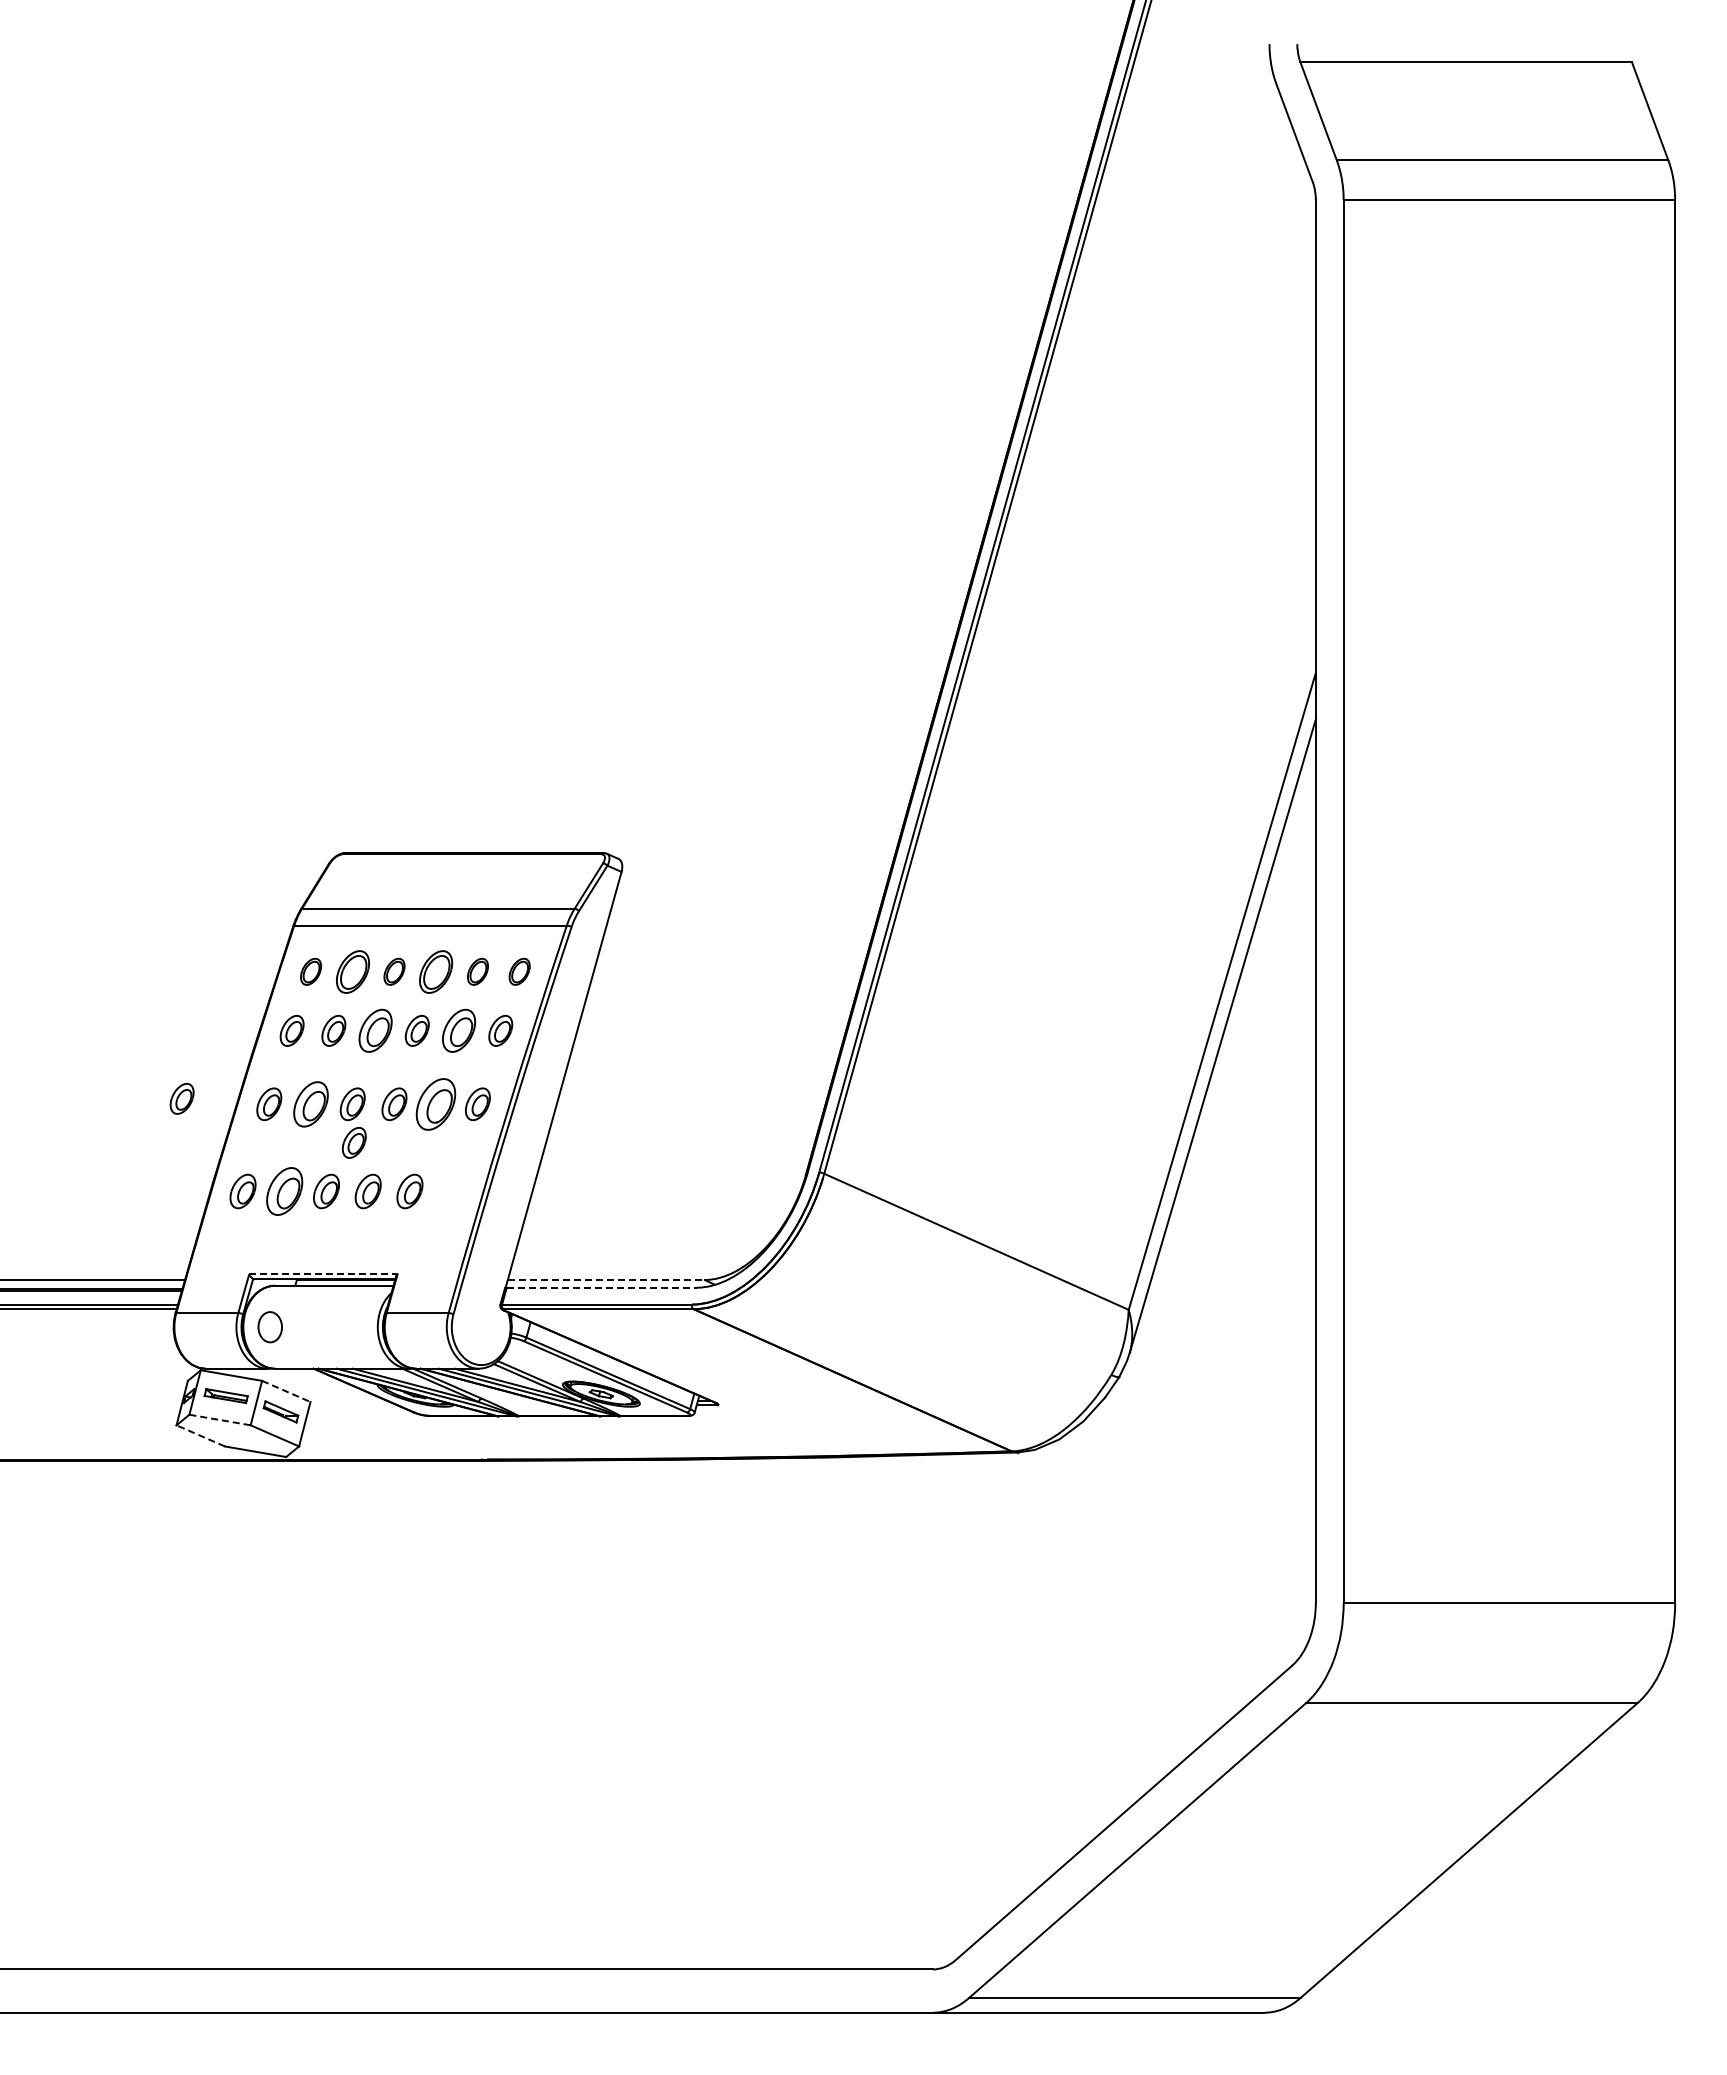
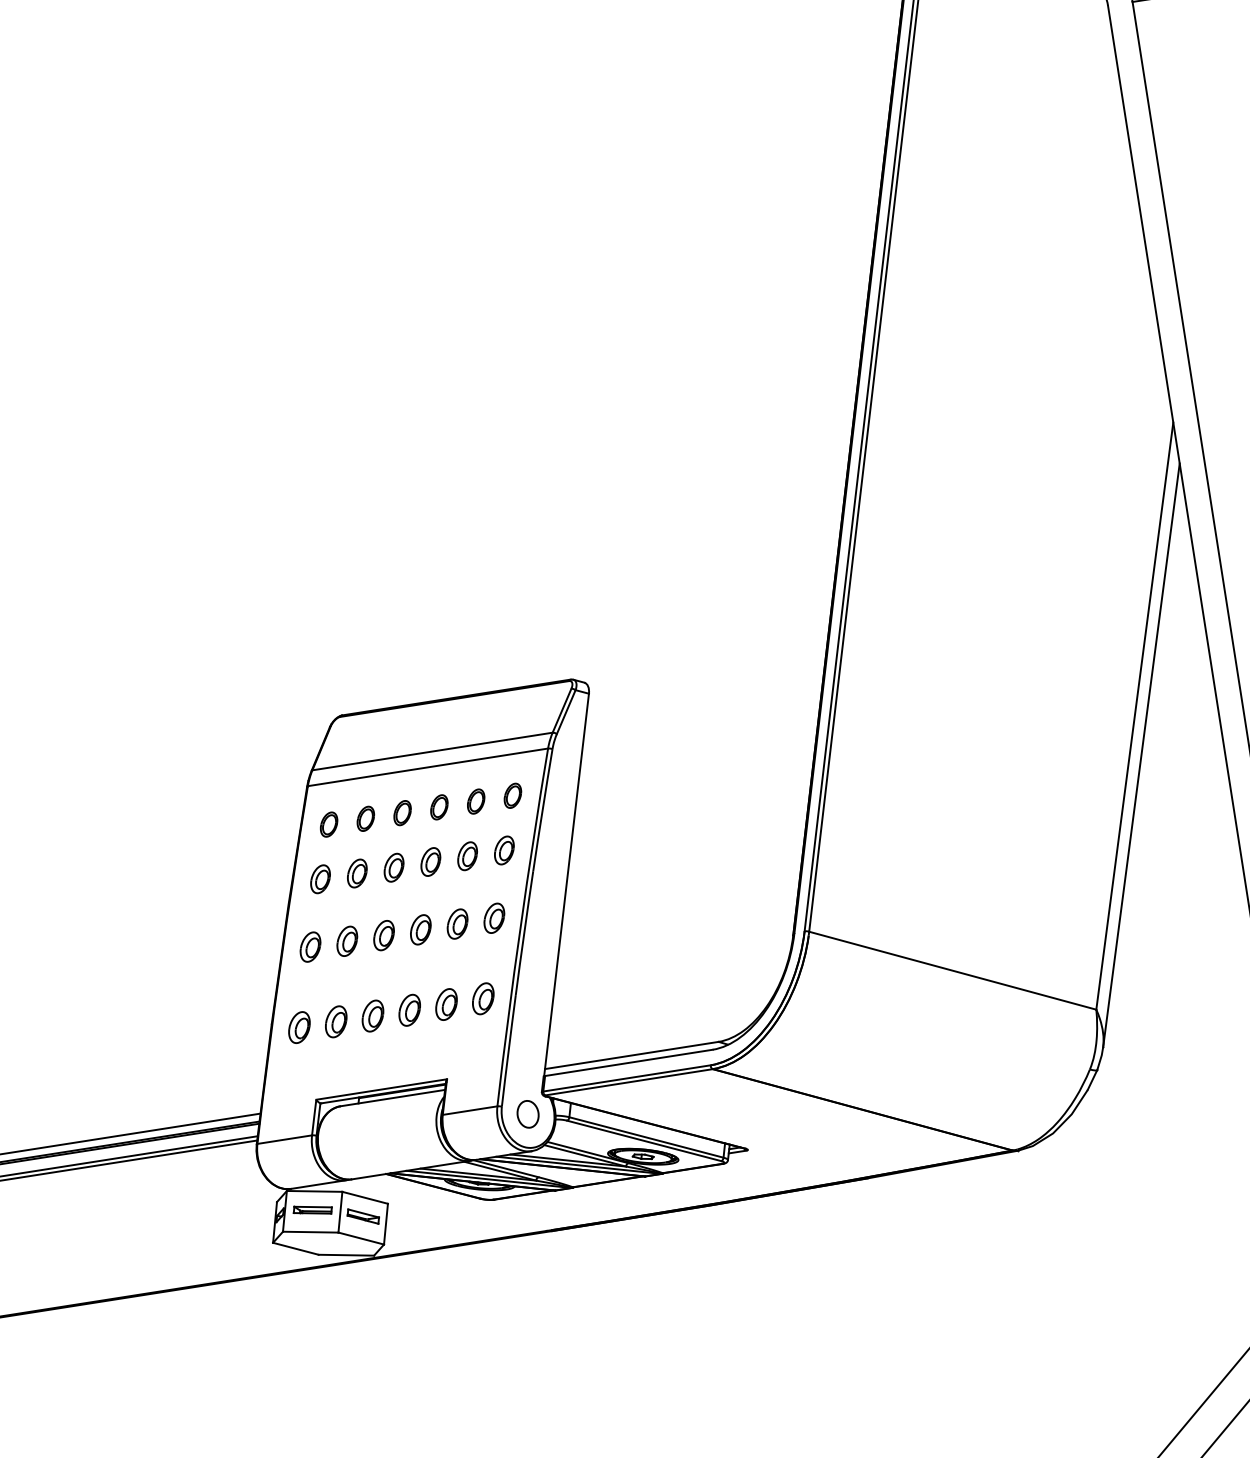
part: (352, 971) -> (365, 818), size x0.62
part: (436, 971) -> (439, 807), size x0.62
part: (375, 1030) -> (393, 867), size x0.71
part: (458, 1030) -> (467, 855), size x0.71
part: (181, 1098) -> (232, 954), removed
part: (310, 1103) -> (346, 940), size x0.71
part: (436, 1103) -> (457, 923), size x0.62
part: (353, 1142) -> (390, 969), removed
part: (284, 1191) -> (335, 1021), size x0.71
part: (451, 1191) -> (483, 998), added
line: (323, 1274) -> (381, 1089), dashed -> solid
line: (606, 1280) -> (632, 1055), dashed -> solid
line: (602, 1287) -> (629, 1062), dashed -> solid
part: (269, 1327) -> (527, 1114), moved
line: (286, 1391) -> (365, 1197), dashed -> solid
line: (220, 1420) -> (311, 1232), dashed -> solid
line: (200, 1435) -> (295, 1248), dashed -> solid

